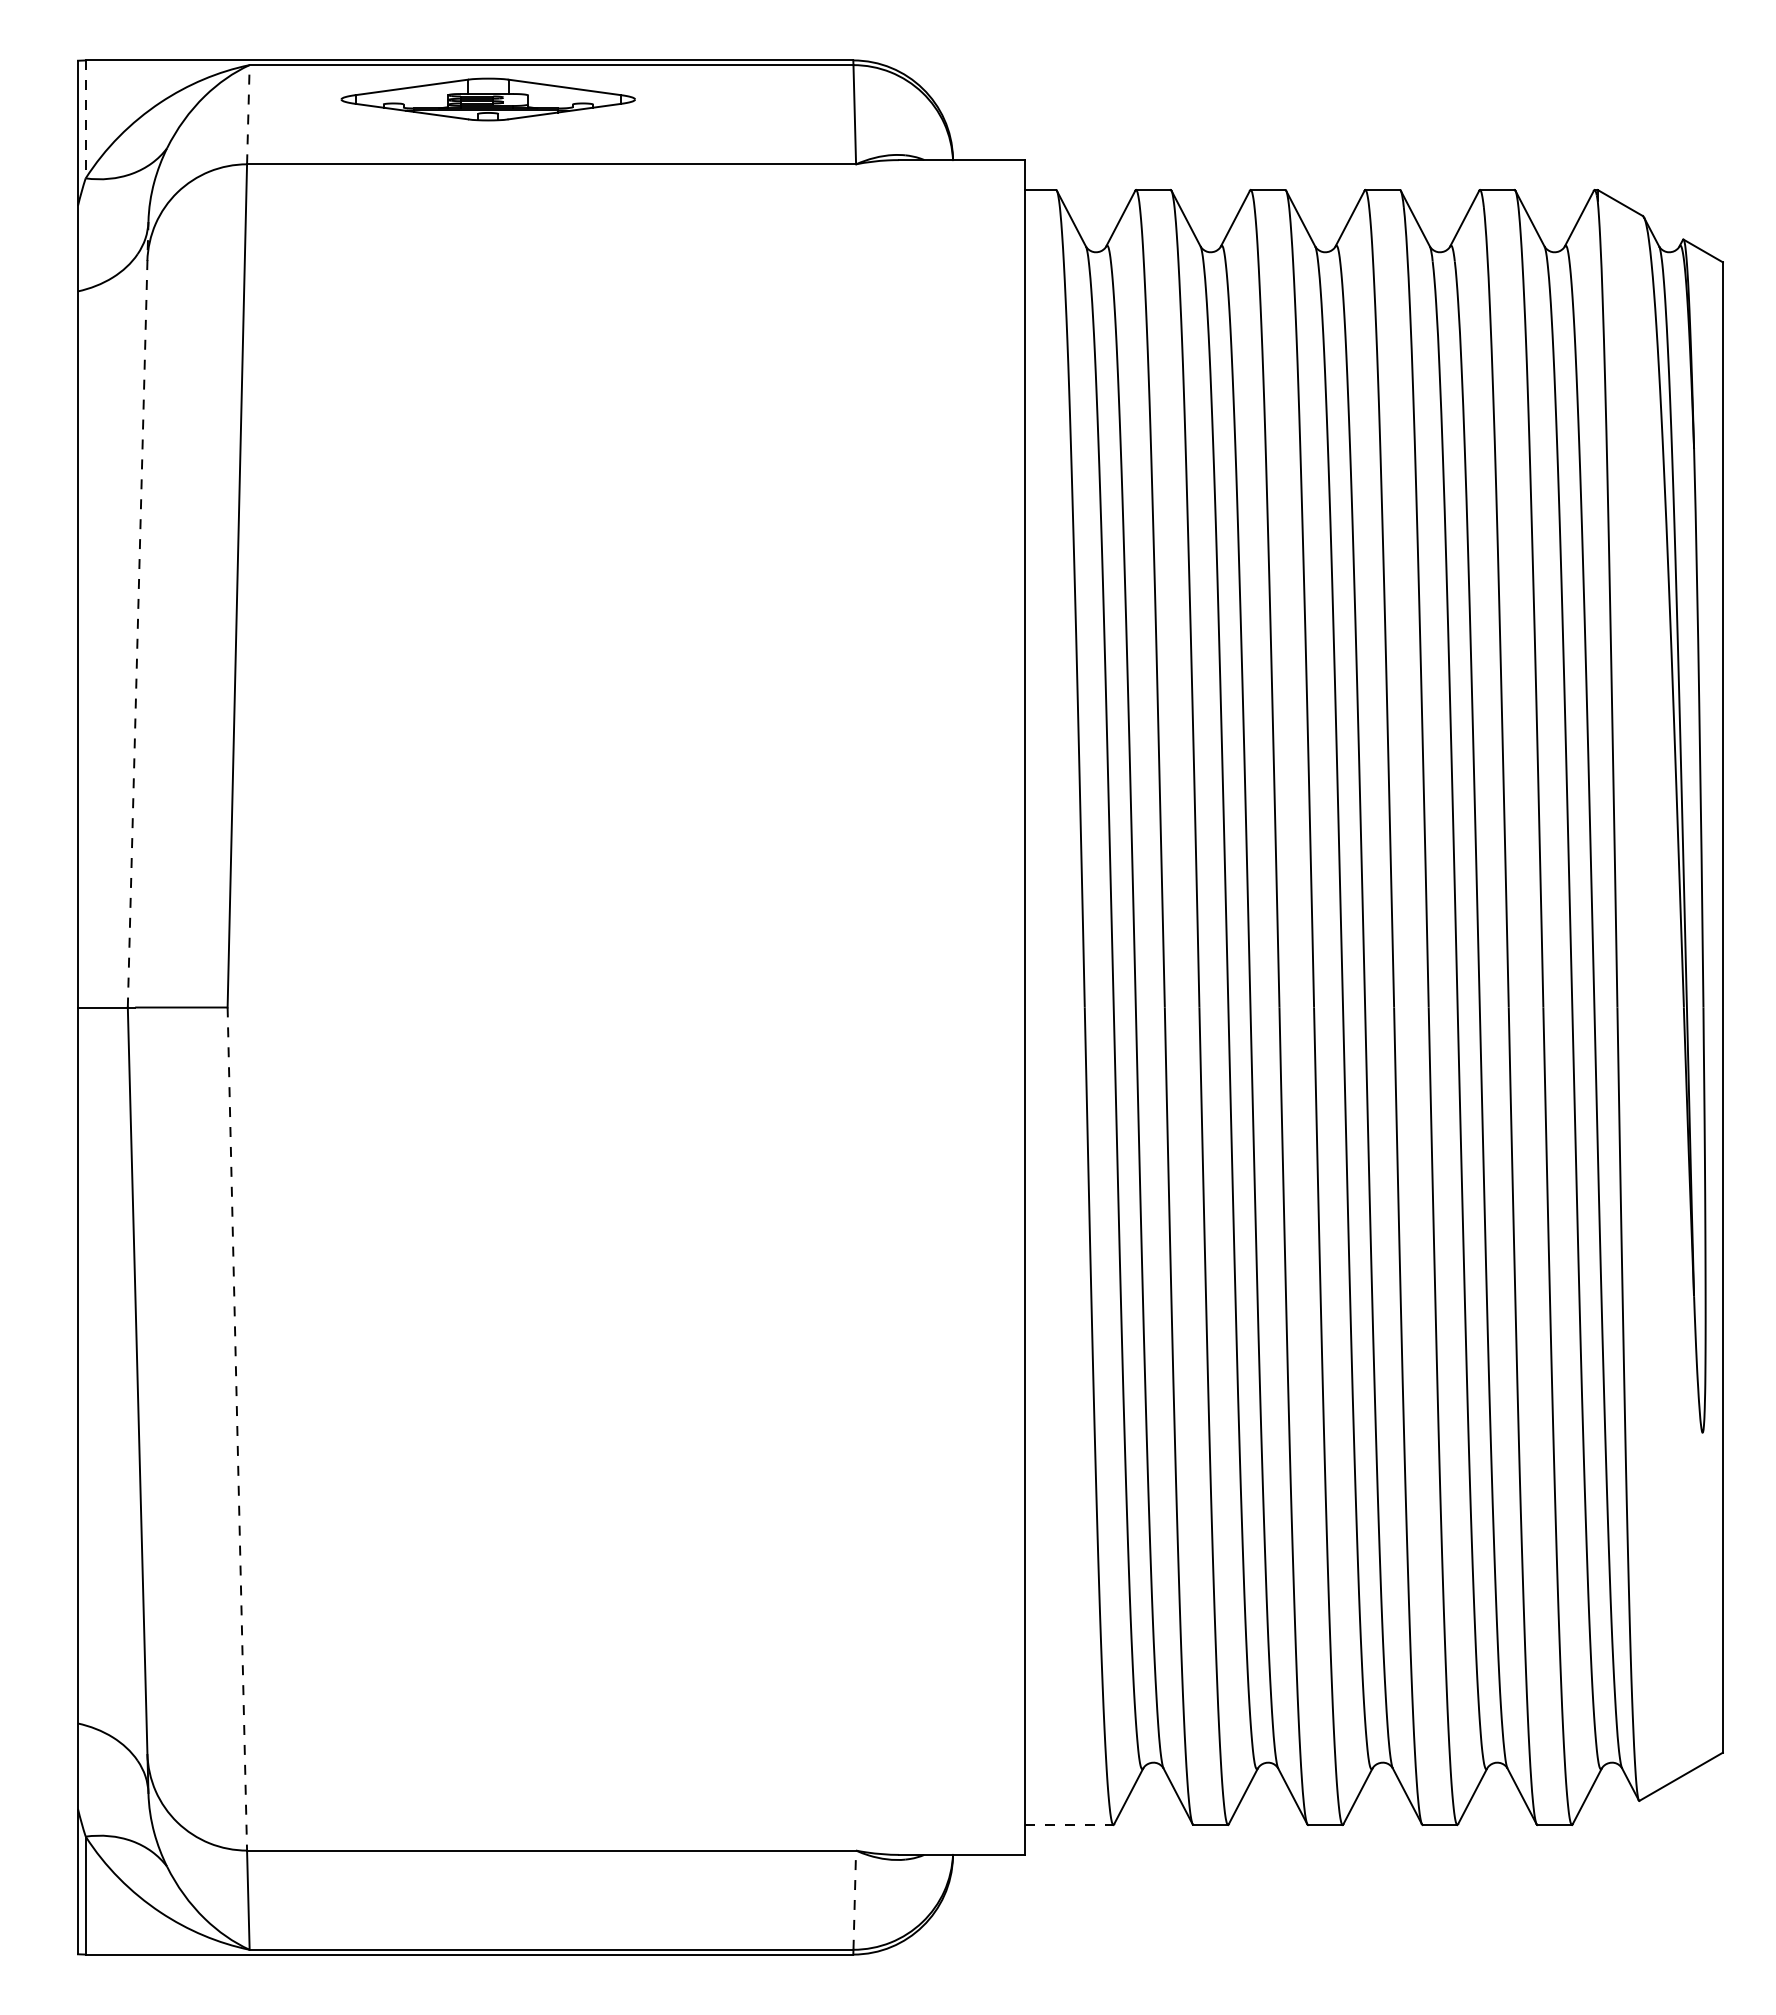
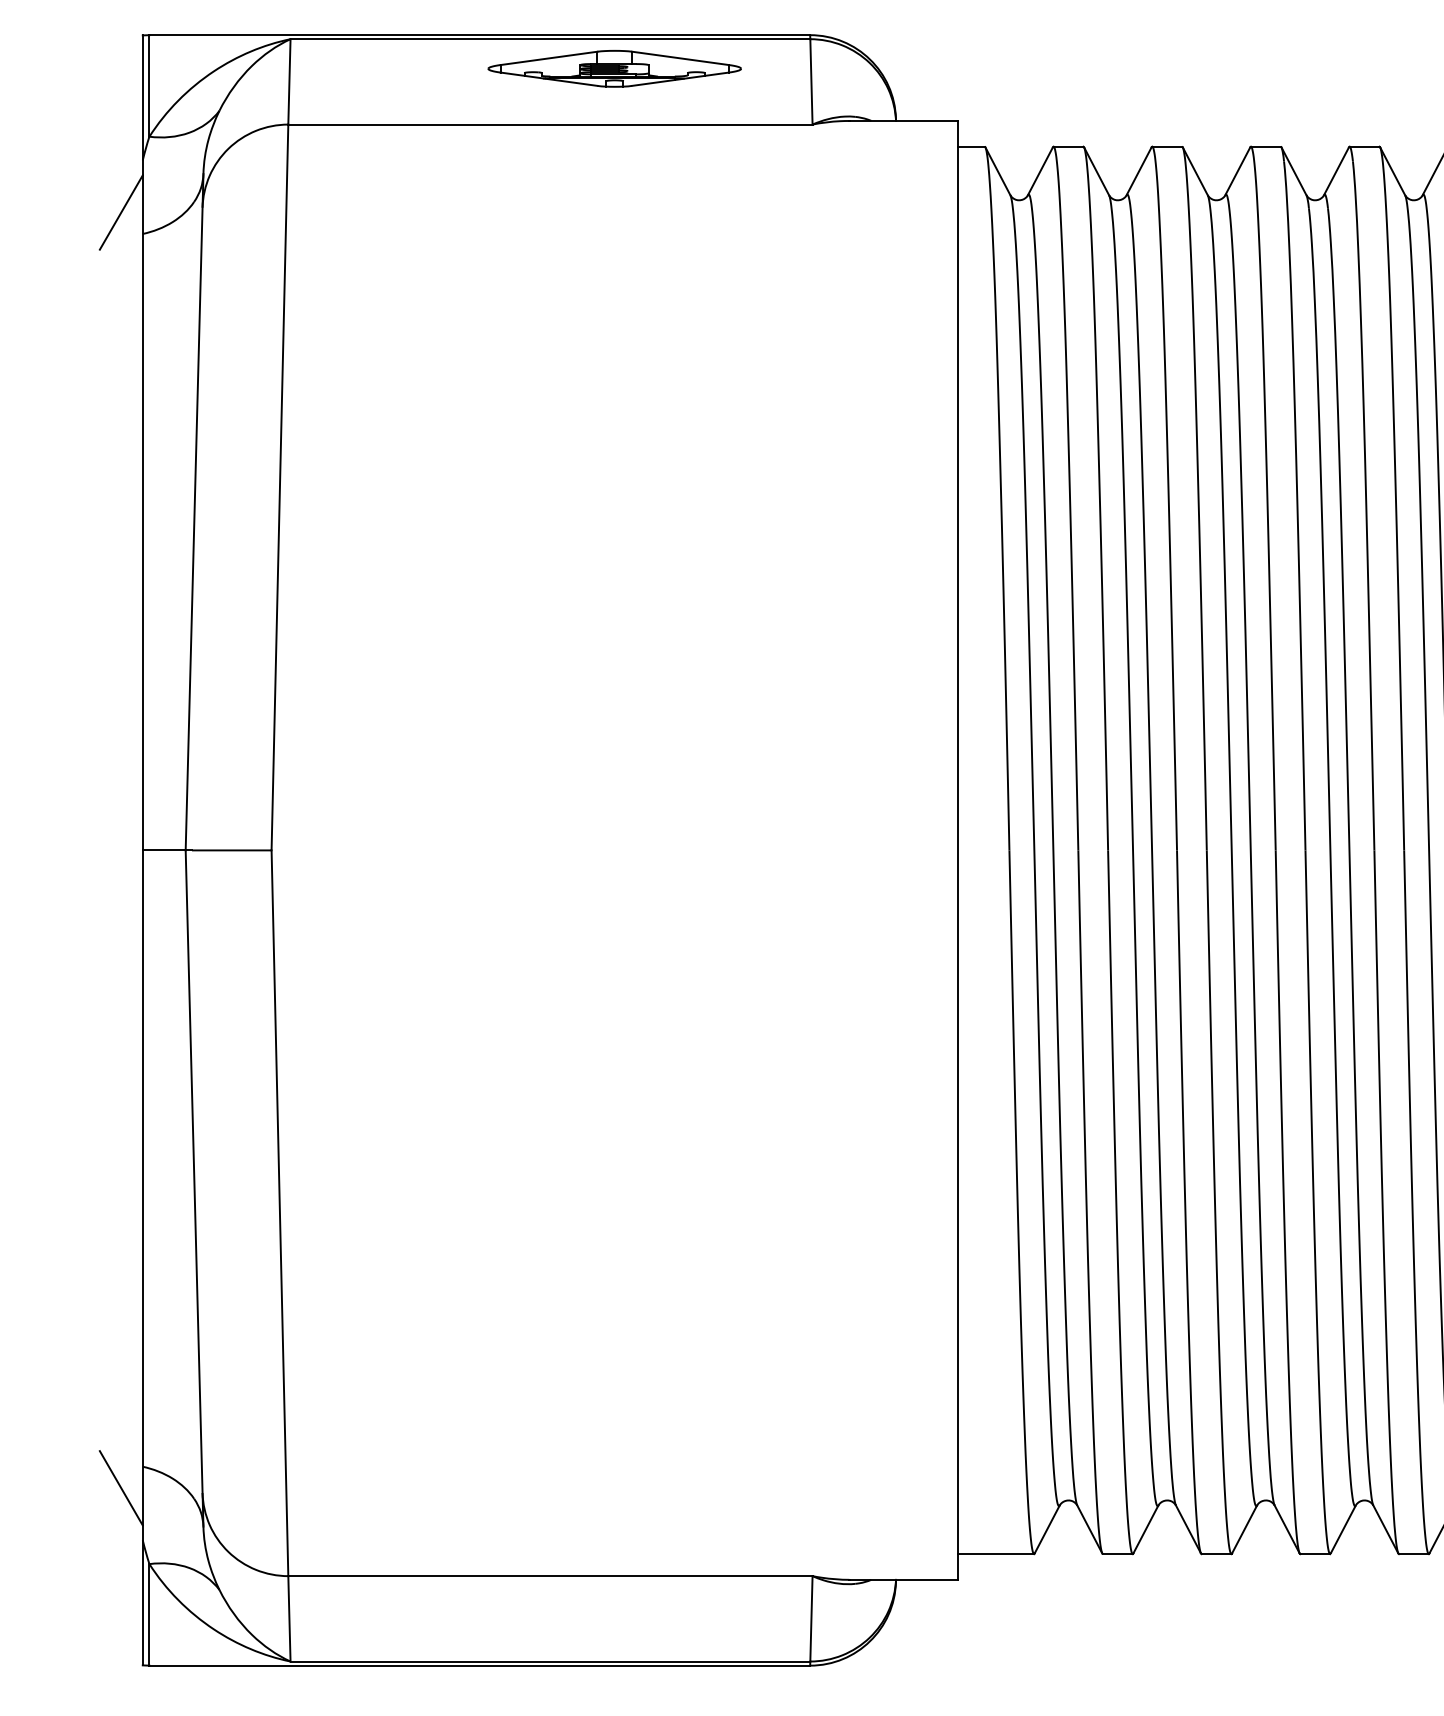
part: (487, 99) -> (614, 68), moved
line: (248, 114) -> (289, 81), dashed -> solid
line: (85, 119) -> (149, 86), dashed -> solid
line: (52, 266) -> (120, 212), added
line: (138, 614) -> (194, 512), dashed -> solid
line: (237, 1429) -> (280, 1213), dashed -> solid
line: (52, 1748) -> (120, 1488), added
line: (1069, 1824) -> (996, 1553), dashed -> solid
line: (854, 1900) -> (811, 1619), dashed -> solid

